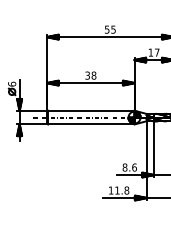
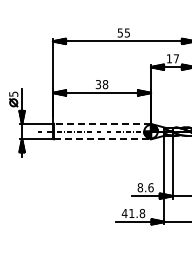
text: (11, 83) -> (13, 93), 6 -> 5
line: (91, 110) -> (102, 123), solid -> dashed
line: (92, 124) -> (103, 139), solid -> dashed
text: (110, 190) -> (124, 213), 11.8 -> 41.8

